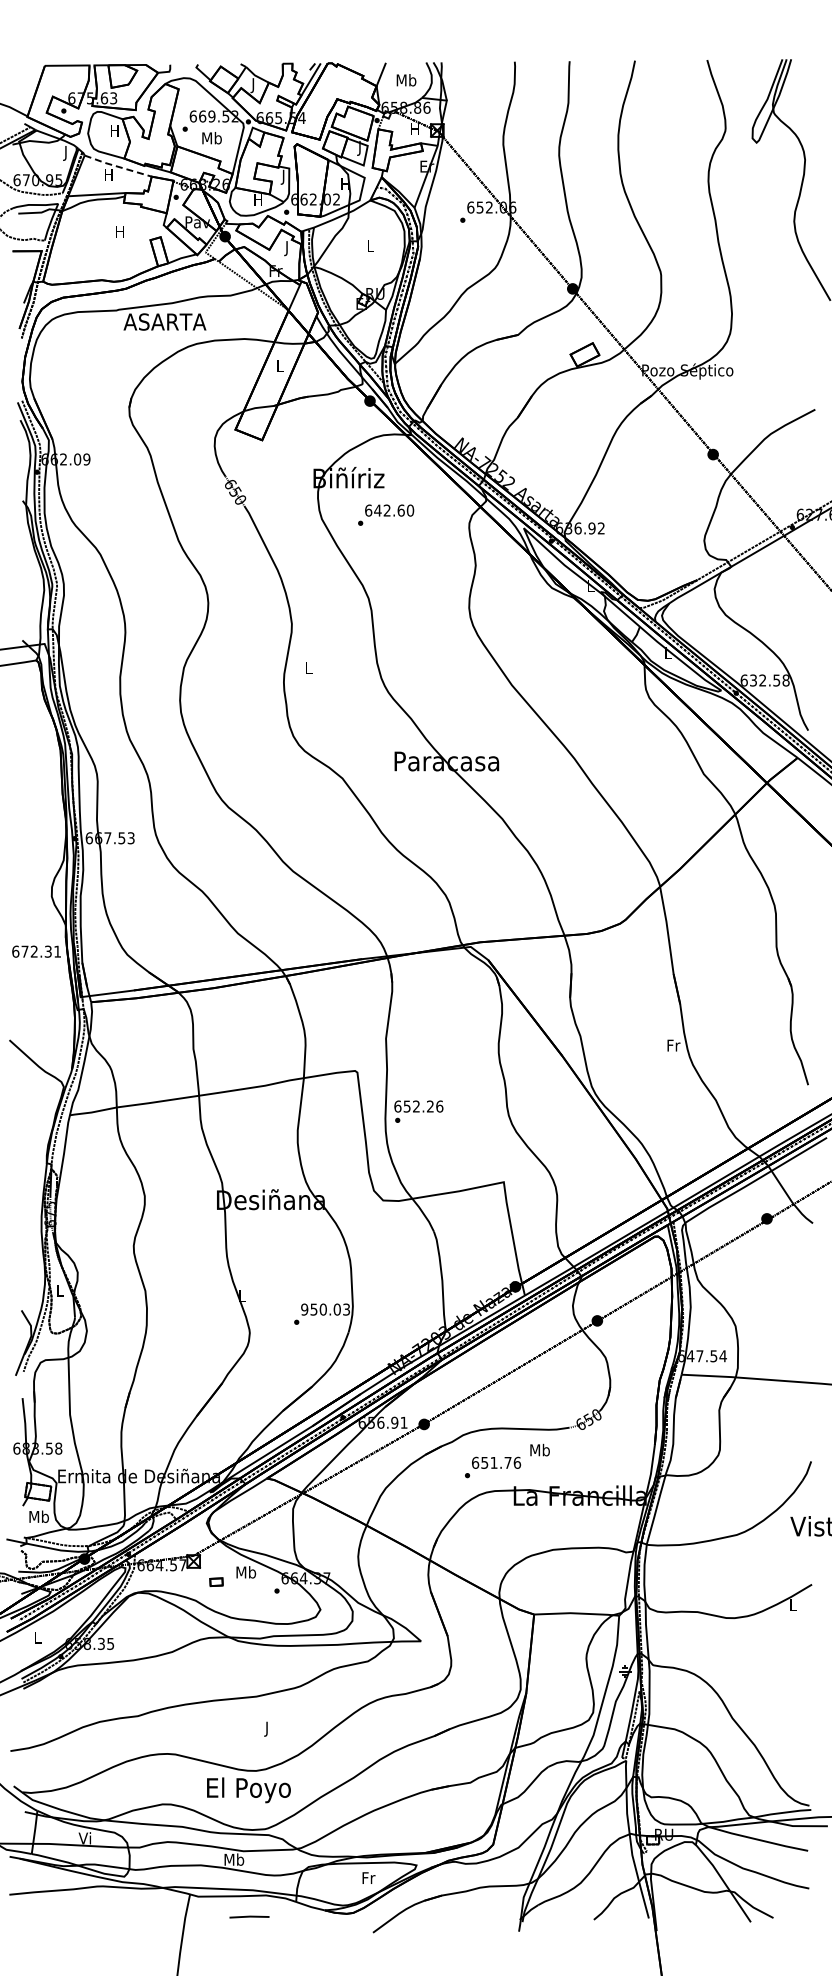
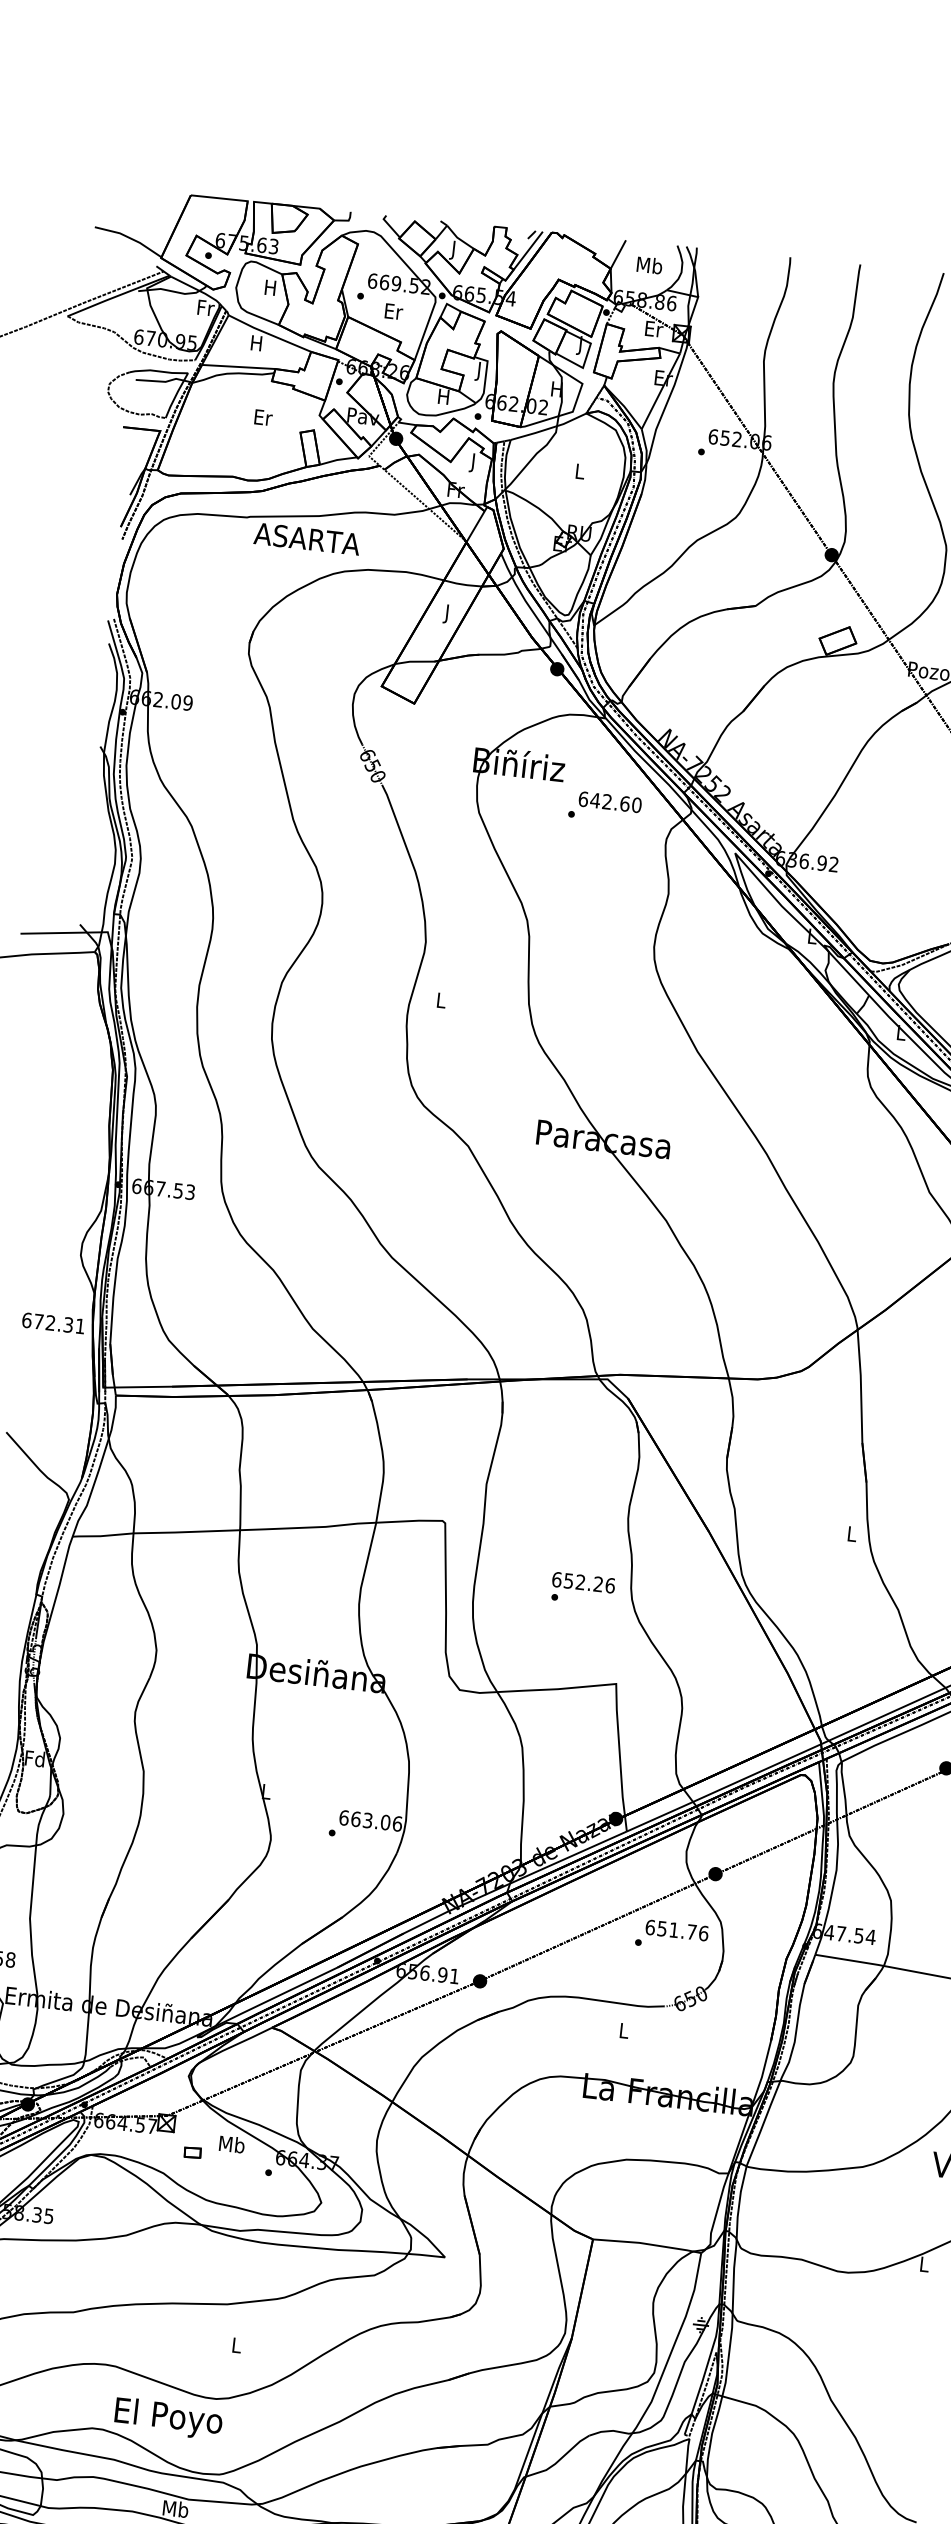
text: (415, 129) -> (654, 329), H -> Er
text: (211, 138) -> (392, 311), Mb -> Er
text: (66, 153) -> (205, 310), J -> Fr
line: (117, 166) -> (268, 334), dashed -> solid
text: (120, 231) -> (263, 417), H -> Er
text: (280, 367) -> (447, 613), L -> J
text: (386, 514) -> (605, 806), moved
text: (673, 1045) -> (852, 1533), Fr -> L
text: (418, 1111) -> (582, 1588), moved
text: (59, 1290) -> (34, 1758), L -> Fd
text: (325, 1309) -> (370, 1820), 950.03 -> 663.06
text: (539, 1449) -> (623, 2029), Mb -> L
text: (493, 1467) -> (672, 1935), moved
text: (267, 1728) -> (236, 2346), J -> L
text: (248, 1790) -> (168, 2418), moved

